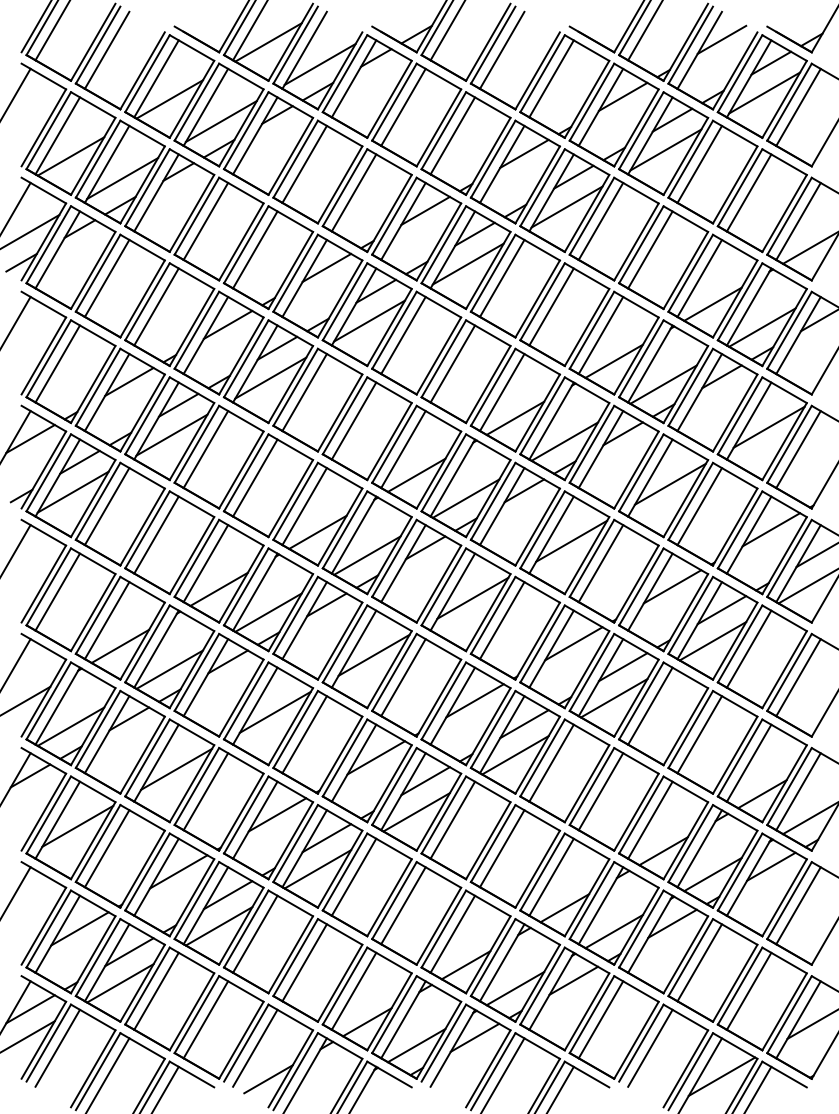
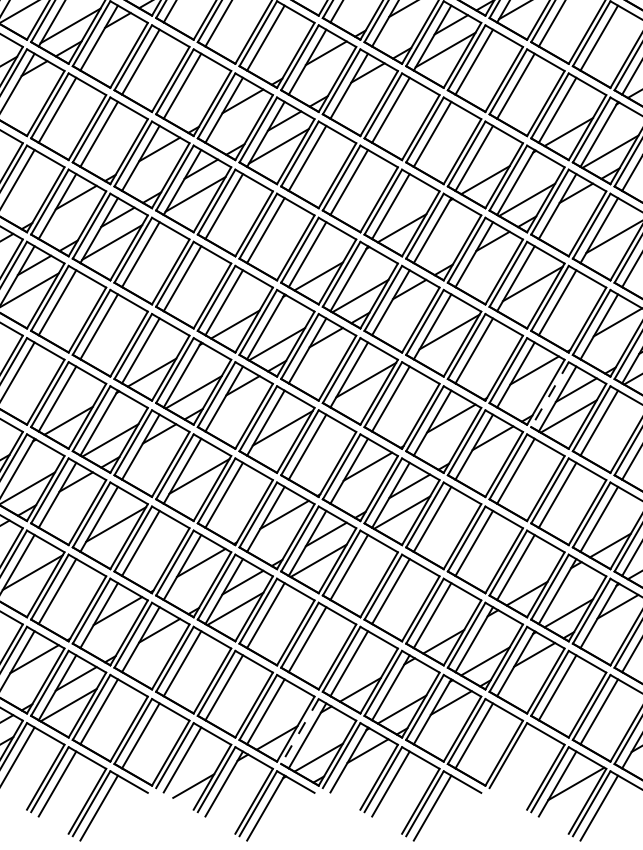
line: (467, 263) -> (361, 97), removed
line: (564, 441) -> (443, 247), removed
line: (690, 615) -> (549, 394), solid -> dashed
line: (613, 698) -> (484, 464), removed
line: (218, 926) -> (151, 657), removed
line: (394, 1015) -> (300, 732), solid -> dashed
line: (650, 1047) -> (516, 759), removed

